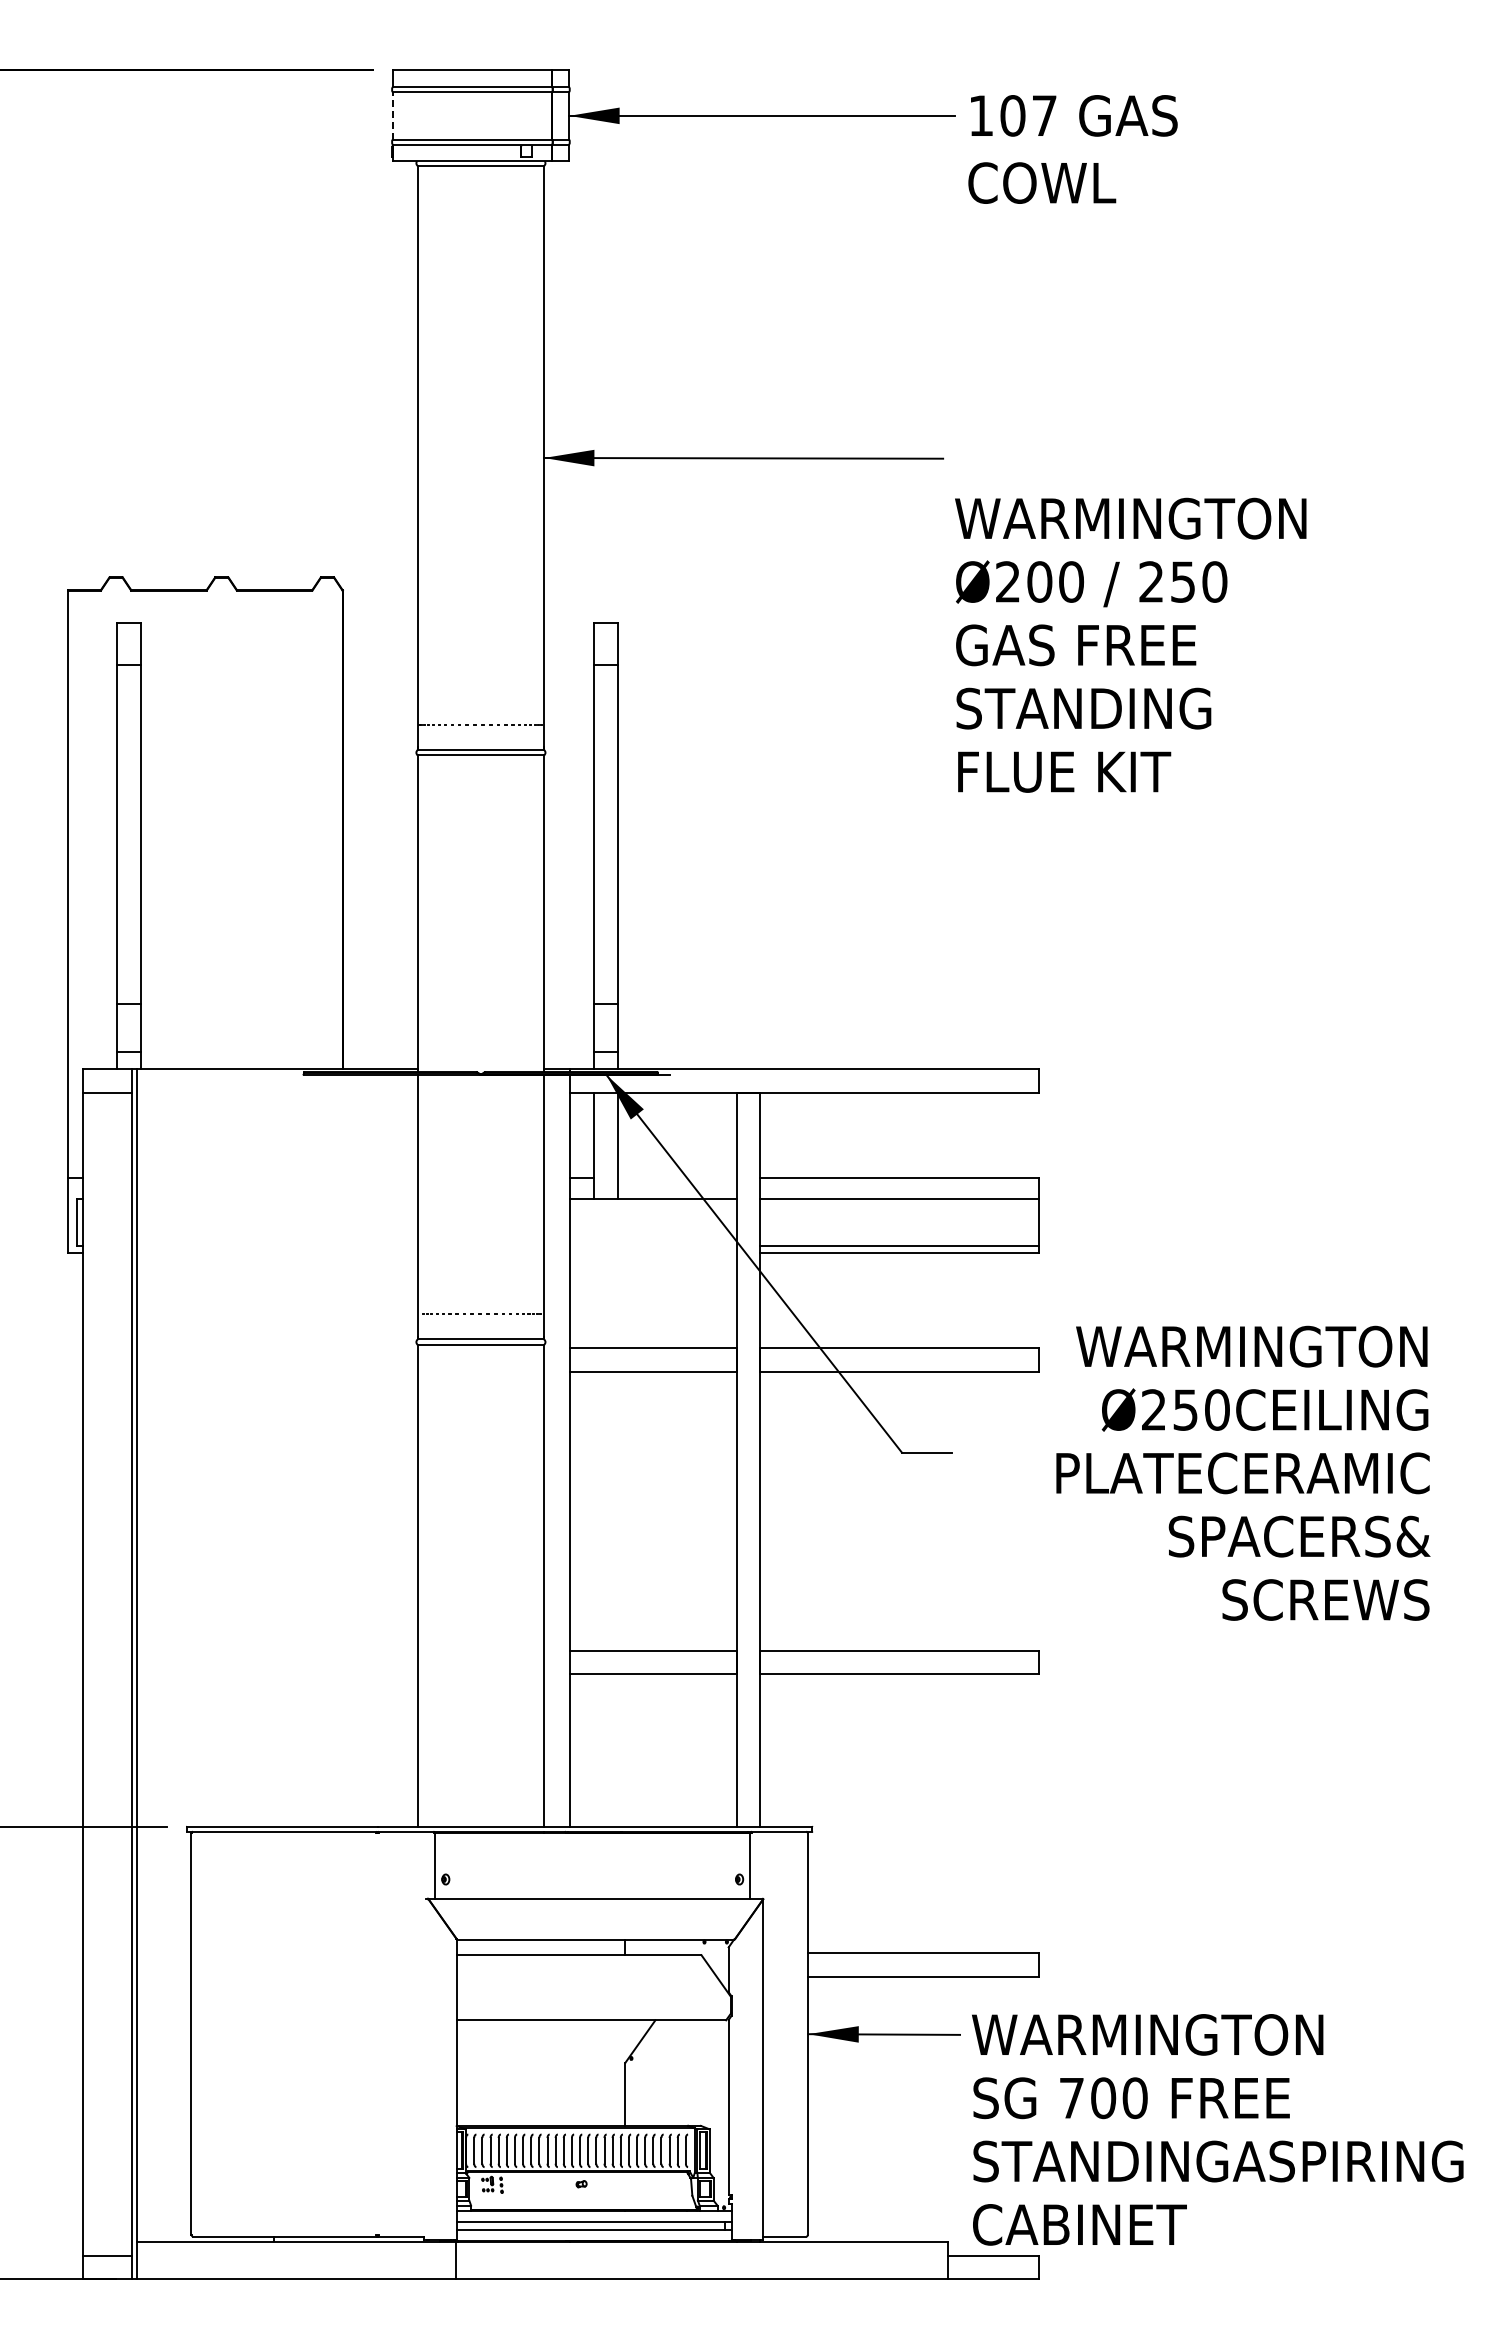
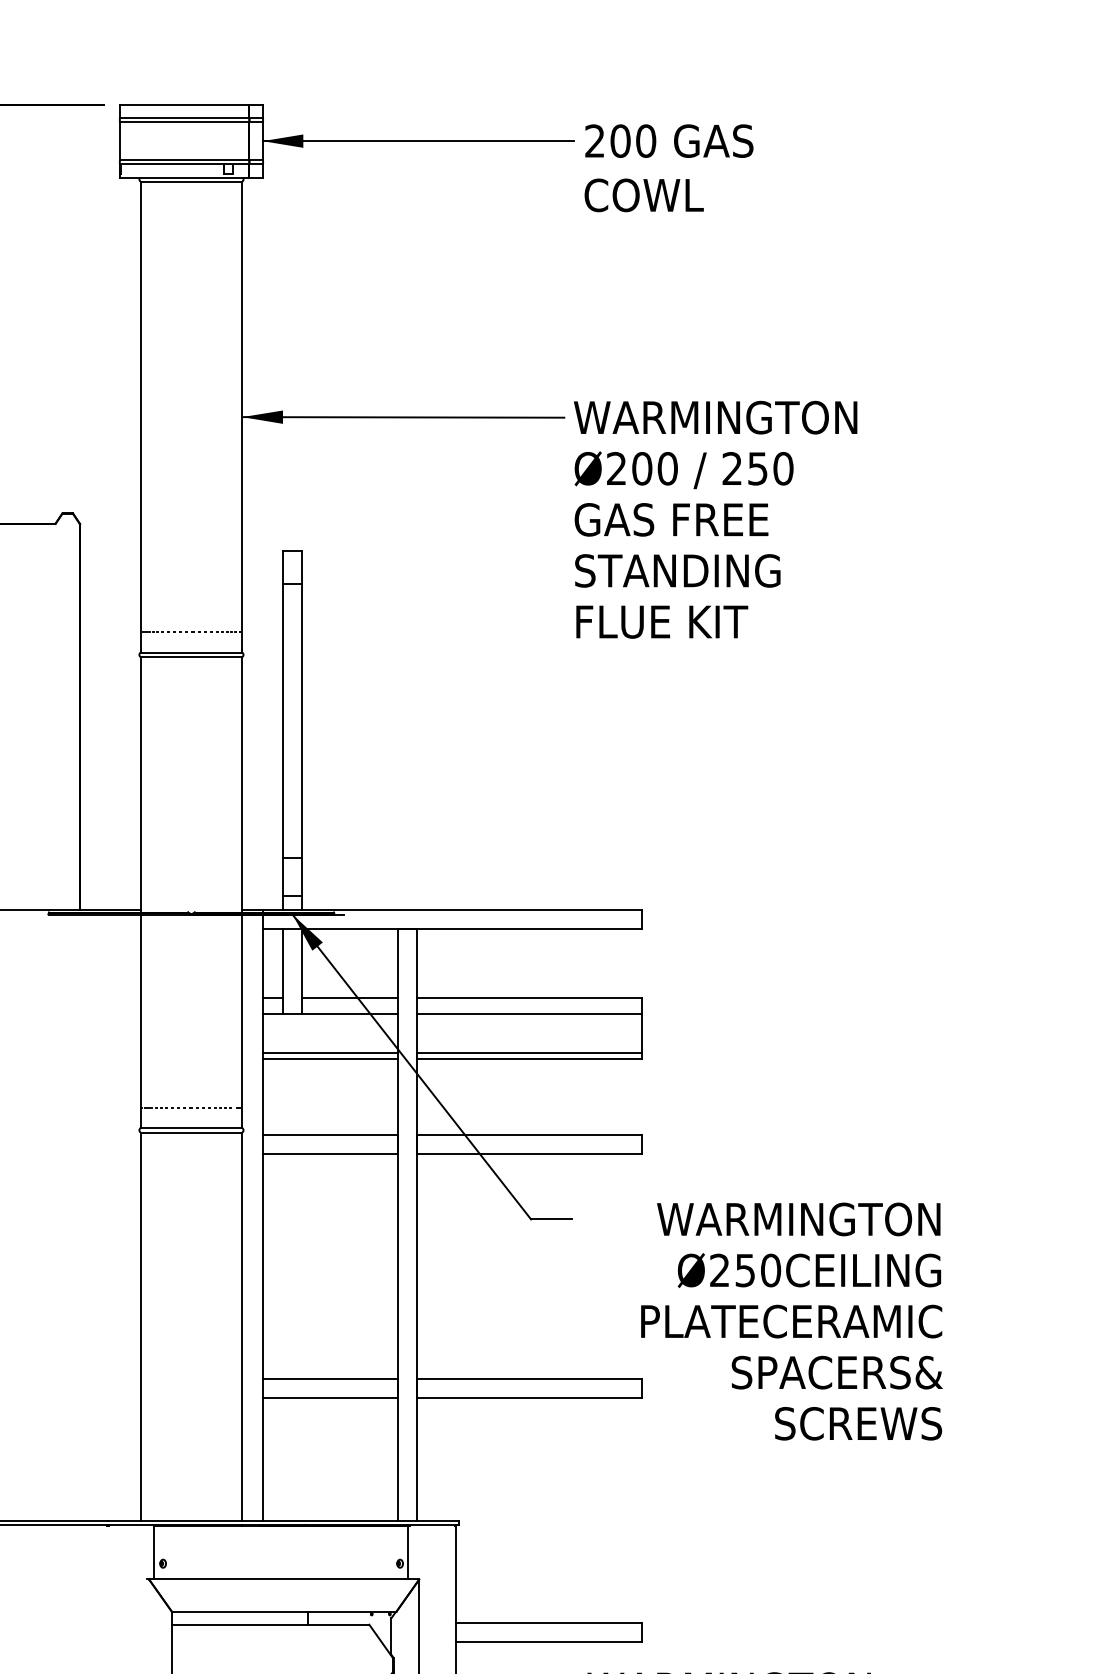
line: (392, 115) -> (120, 140), dashed -> solid
text: (1013, 115) -> (621, 140), 107 -> 200
text: (1130, 644) -> (715, 519), moved
line: (677, 1177) -> (350, 997), added
line: (653, 1245) -> (330, 1052), added
line: (653, 1253) -> (330, 1058), added
text: (1243, 1472) -> (792, 1320), moved

